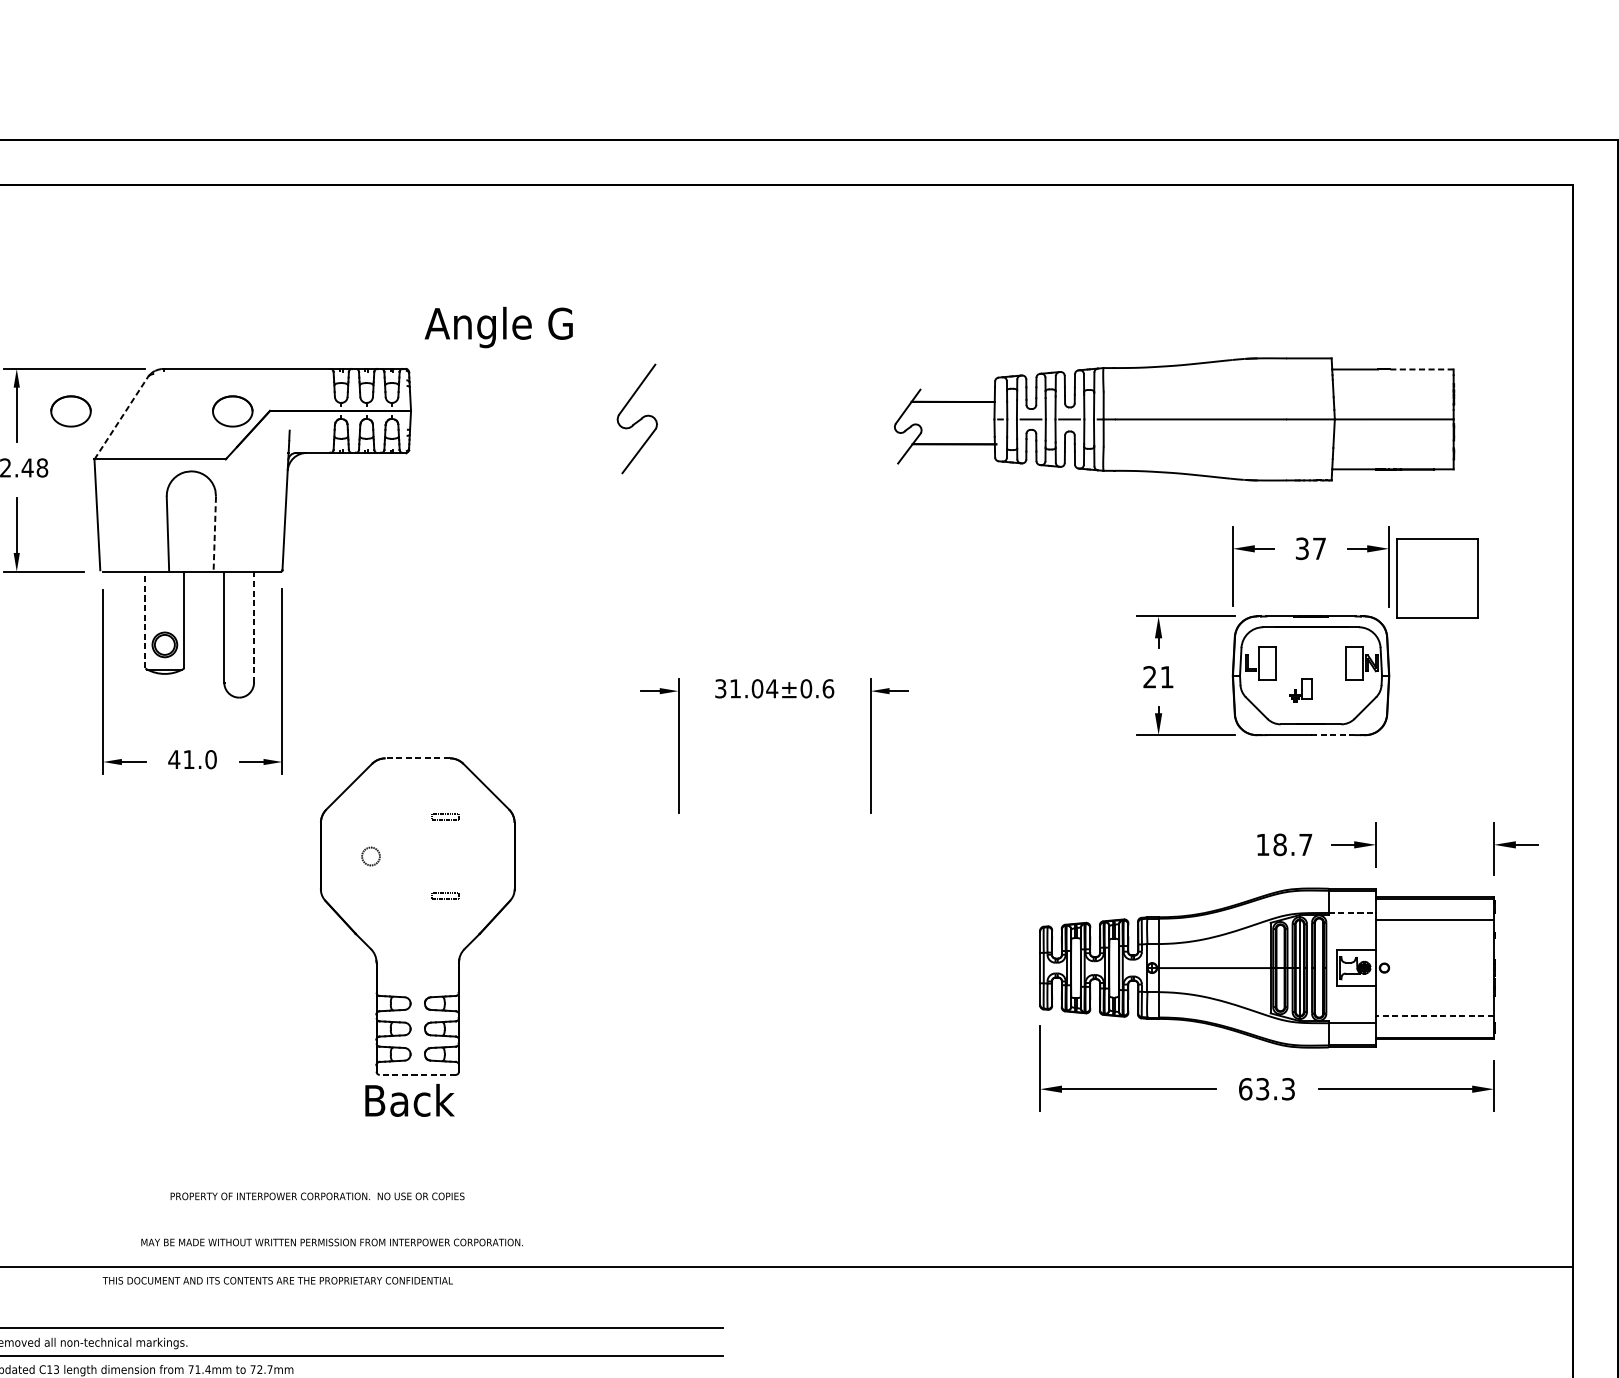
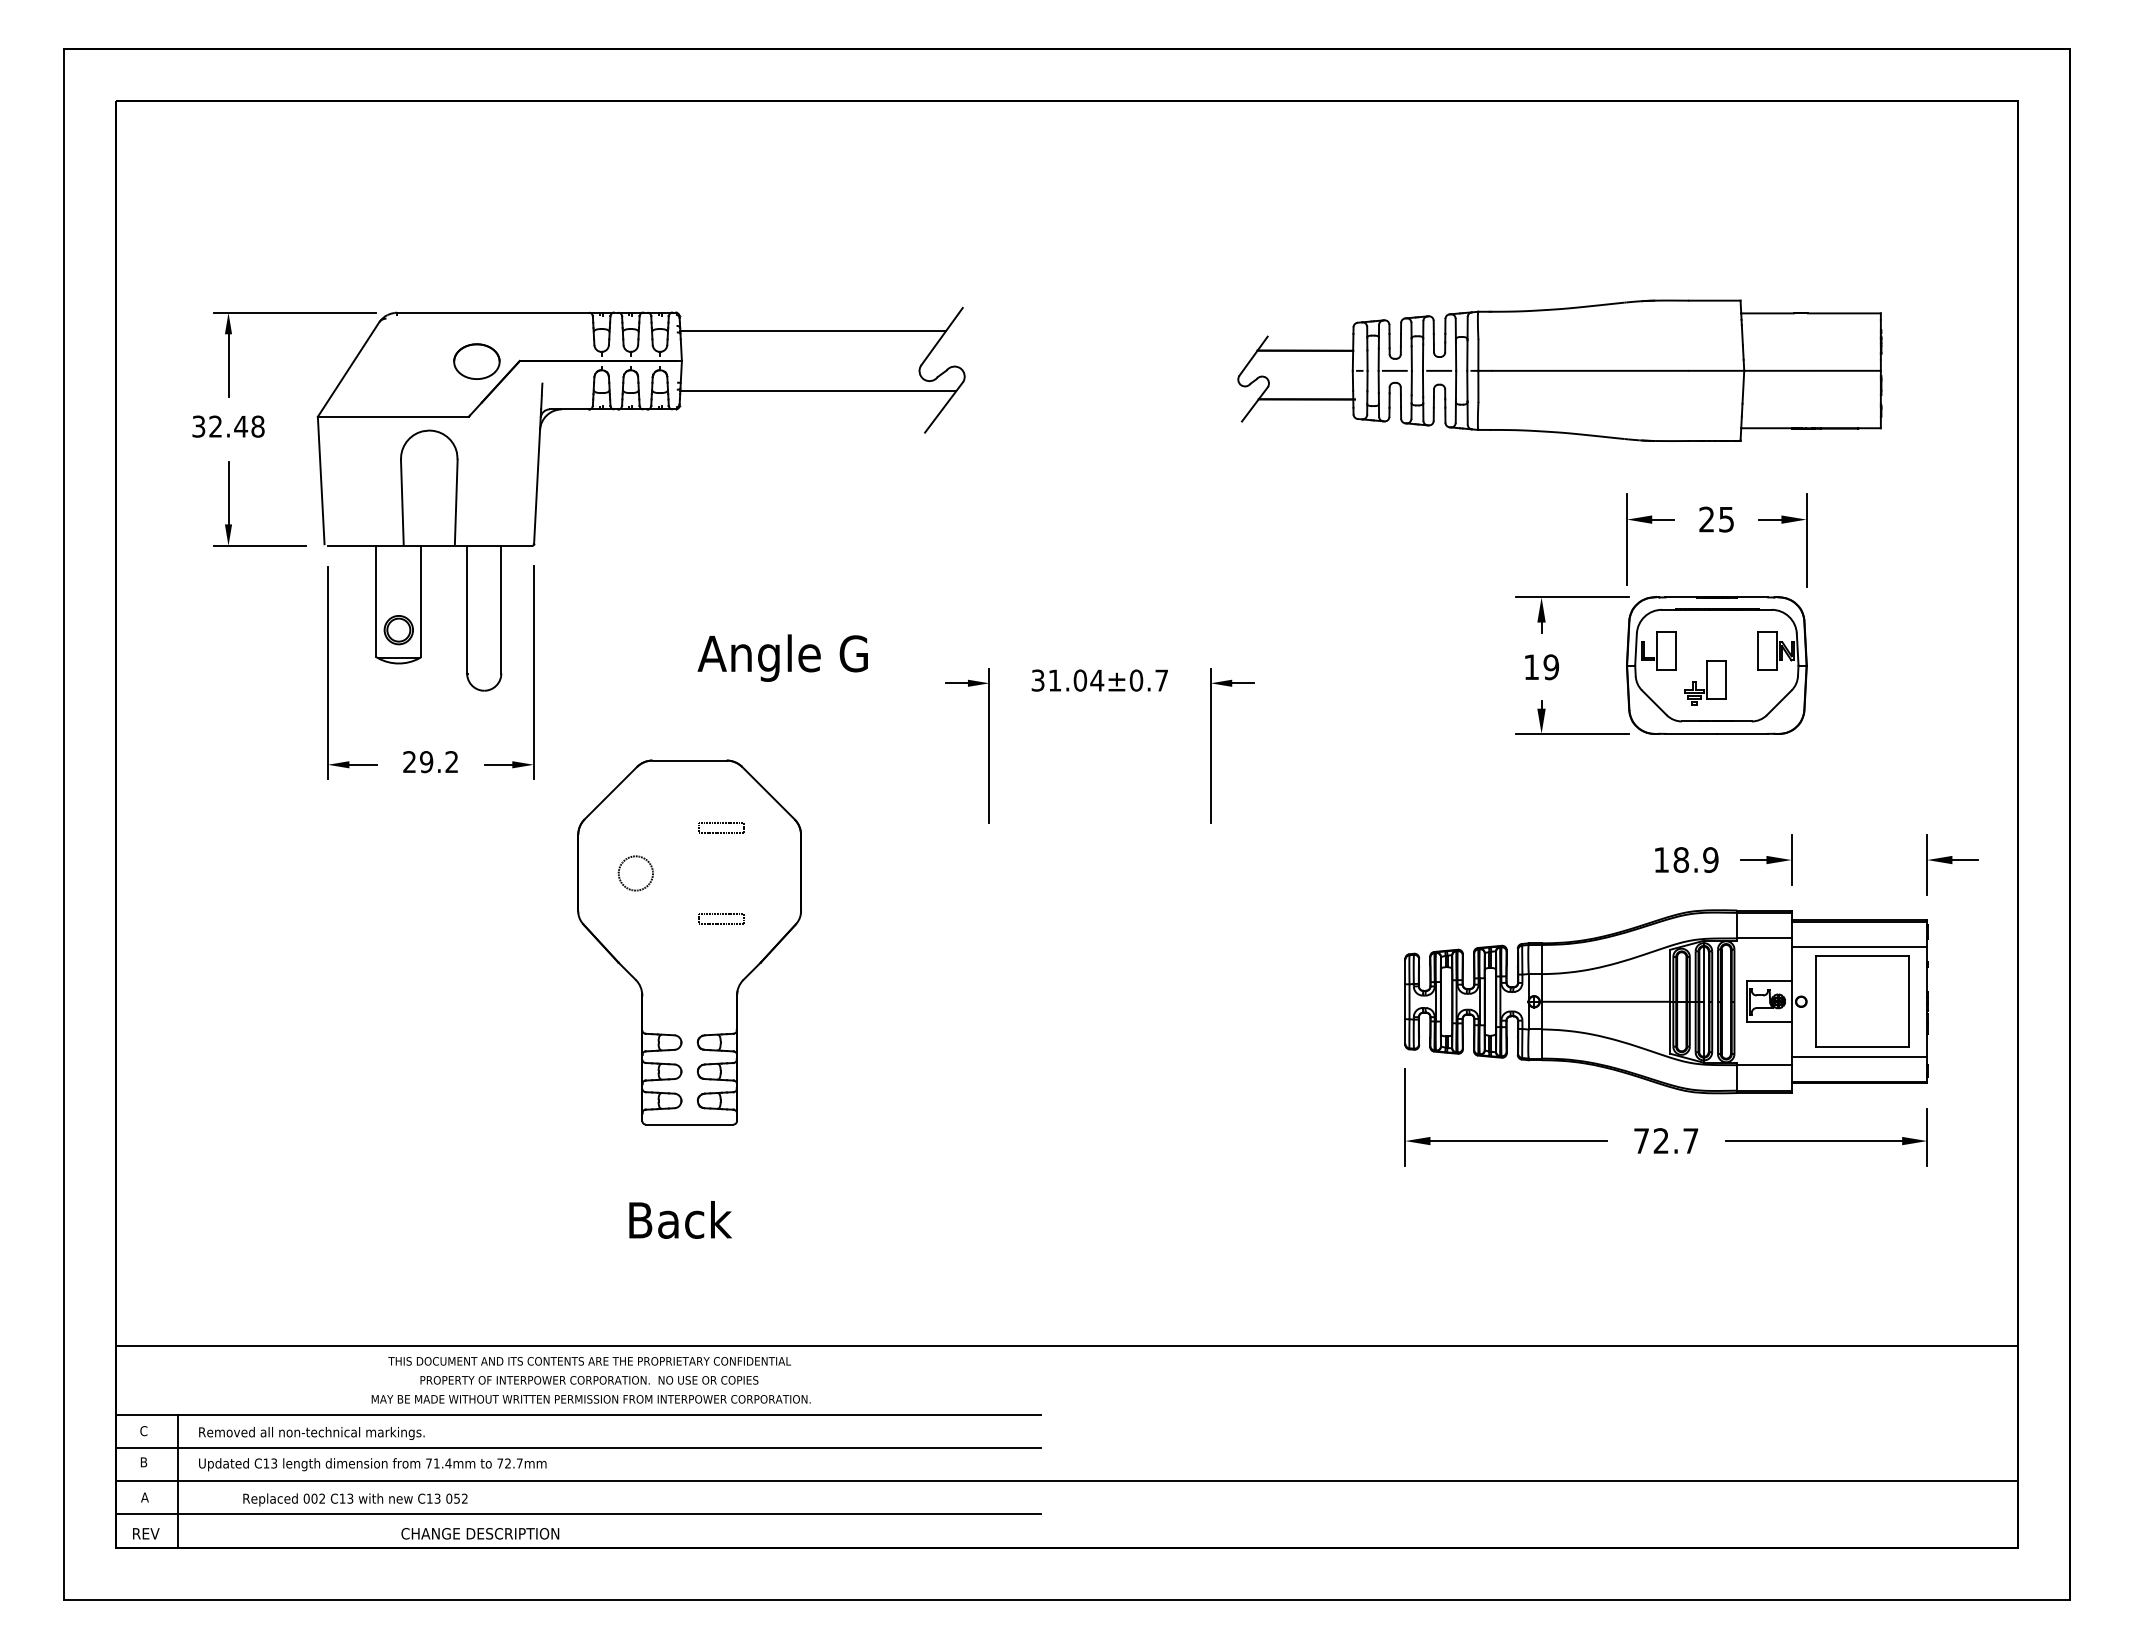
text: (498, 326) -> (782, 657), moved
line: (1422, 369) -> (1844, 313), dashed -> solid
line: (525, 384) -> (813, 330), added
part: (70, 411) -> (290, 361), removed
line: (121, 418) -> (348, 369), dashed -> solid
line: (529, 437) -> (818, 391), added
line: (215, 533) -> (456, 502), dashed -> solid
text: (1310, 548) -> (1716, 519), 37 -> 25
part: (1437, 578) -> (1862, 1001), moved
line: (145, 620) -> (376, 601), dashed -> solid
line: (254, 626) -> (501, 609), dashed -> solid
text: (1158, 677) -> (1541, 667), 21 -> 19
text: (828, 688) -> (1161, 680), 31.04±0.6 -> 31.04±0.7
part: (1301, 690) -> (1705, 682), size x1.67
line: (1333, 734) -> (1742, 733), dashed -> solid
line: (417, 758) -> (689, 760), dashed -> solid
text: (192, 760) -> (430, 762), 41.0 -> 29.2
part: (445, 816) -> (721, 827), size x1.43
text: (1305, 844) -> (1710, 859), 18.7 -> 18.9
circle: (370, 856) -> (635, 873), size x1.67
part: (445, 895) -> (721, 918), size x1.43
line: (1352, 913) -> (1764, 938), dashed -> solid
line: (1435, 1015) -> (1859, 1056), dashed -> solid
line: (417, 1074) -> (689, 1124), dashed -> solid
text: (1267, 1089) -> (1666, 1141), 63.3 -> 72.7
text: (409, 1100) -> (680, 1219), moved
text: (317, 1196) -> (589, 1380), moved
text: (331, 1242) -> (590, 1399), moved
text: (277, 1280) -> (589, 1361), moved

